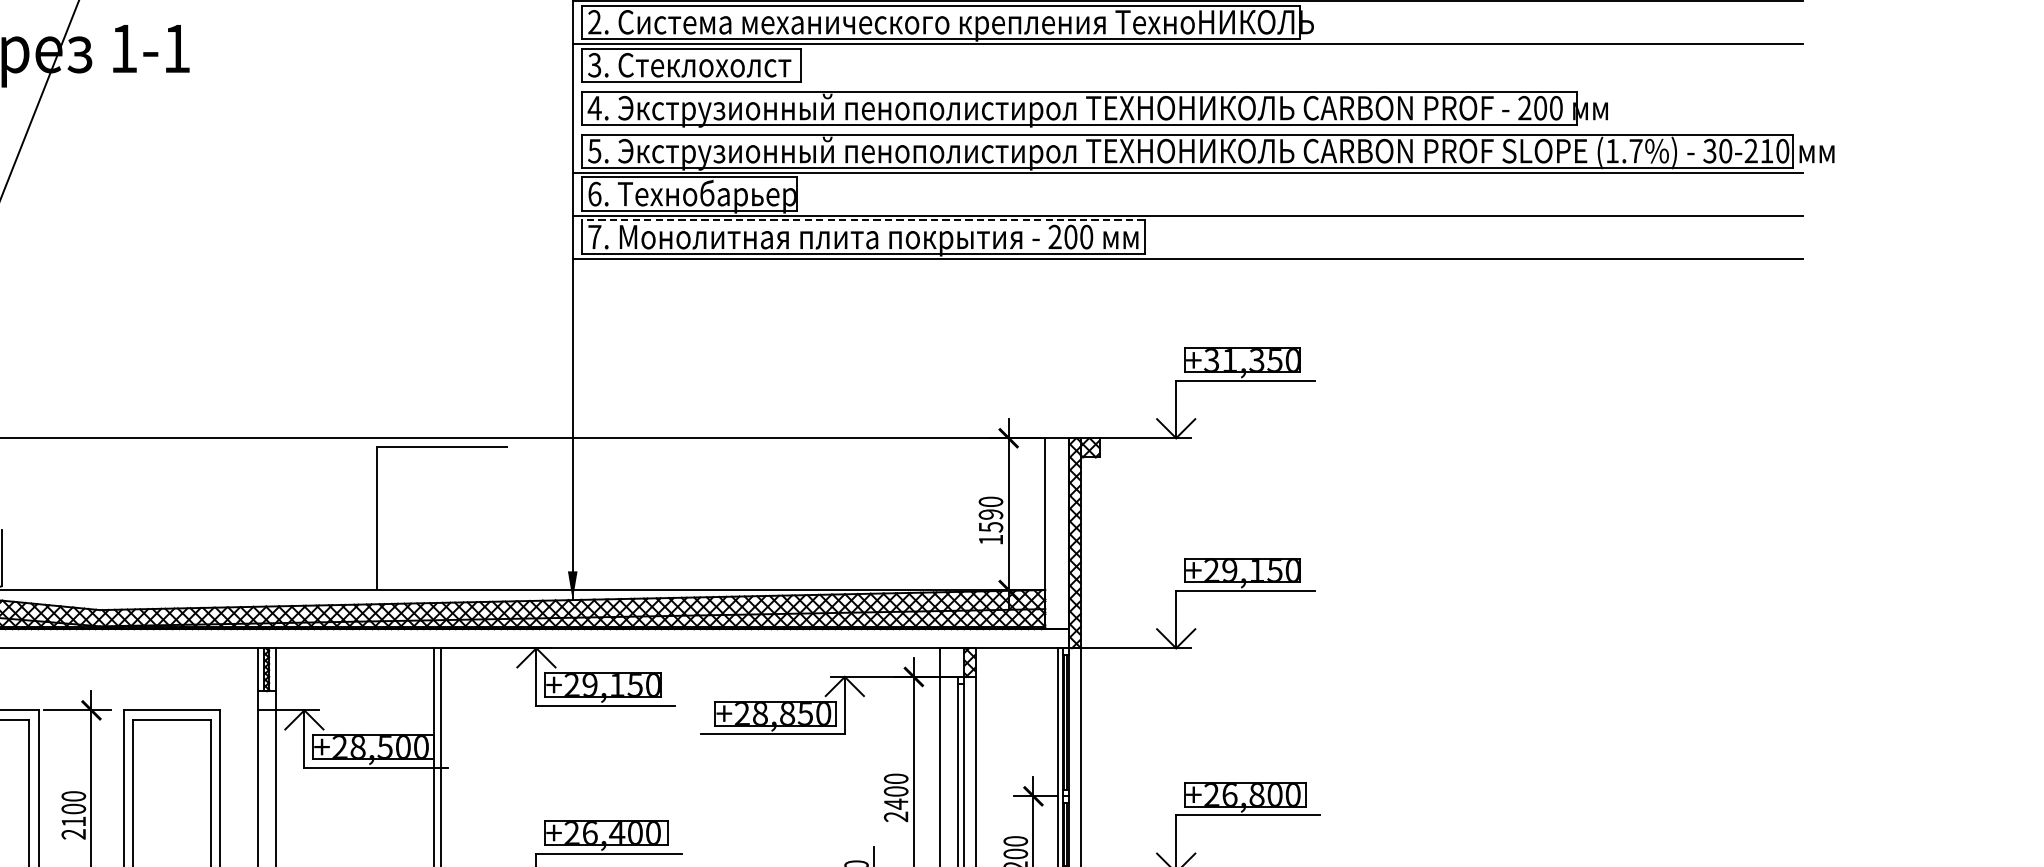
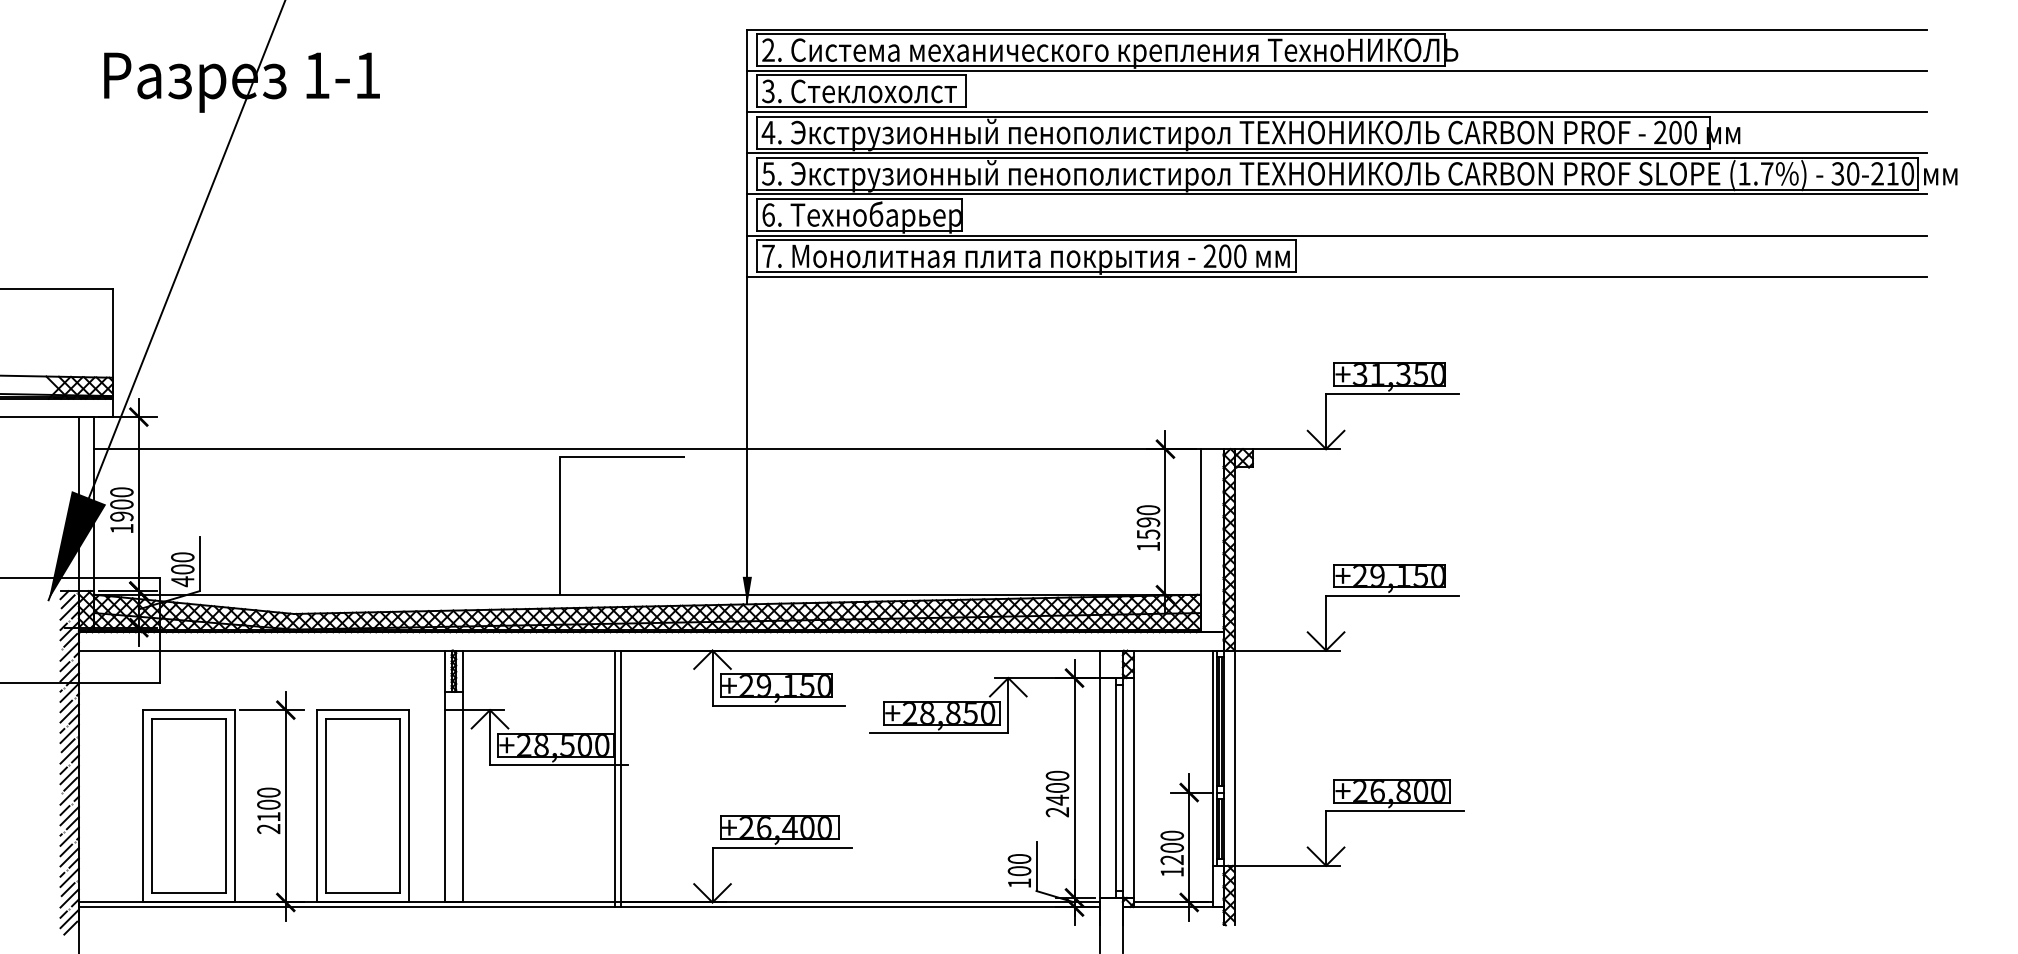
line: (1187, 87) -> (1336, 112), added
line: (1187, 129) -> (1336, 153), added
line: (863, 220) -> (1026, 240), dashed -> solid

